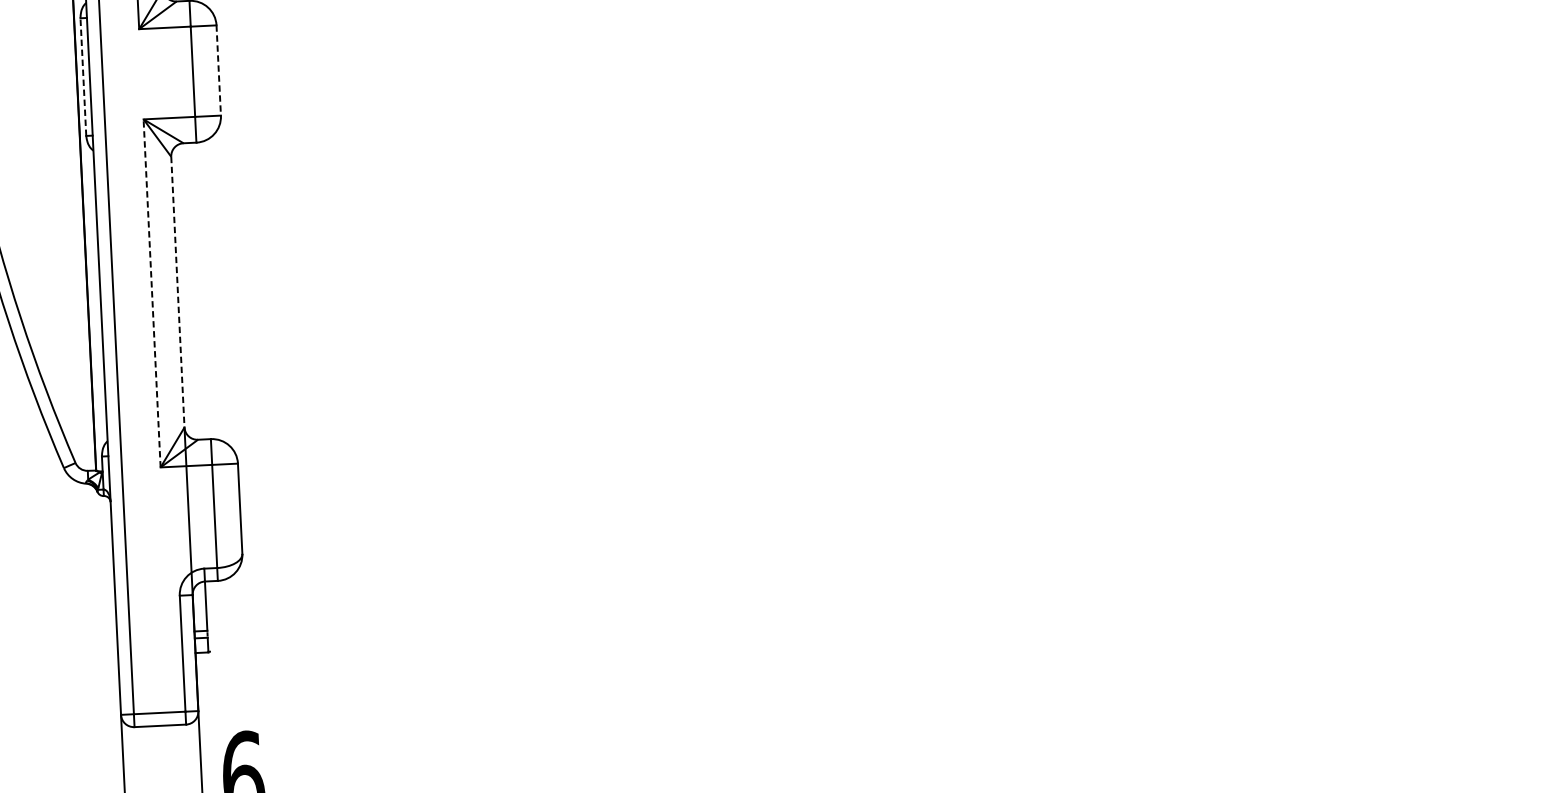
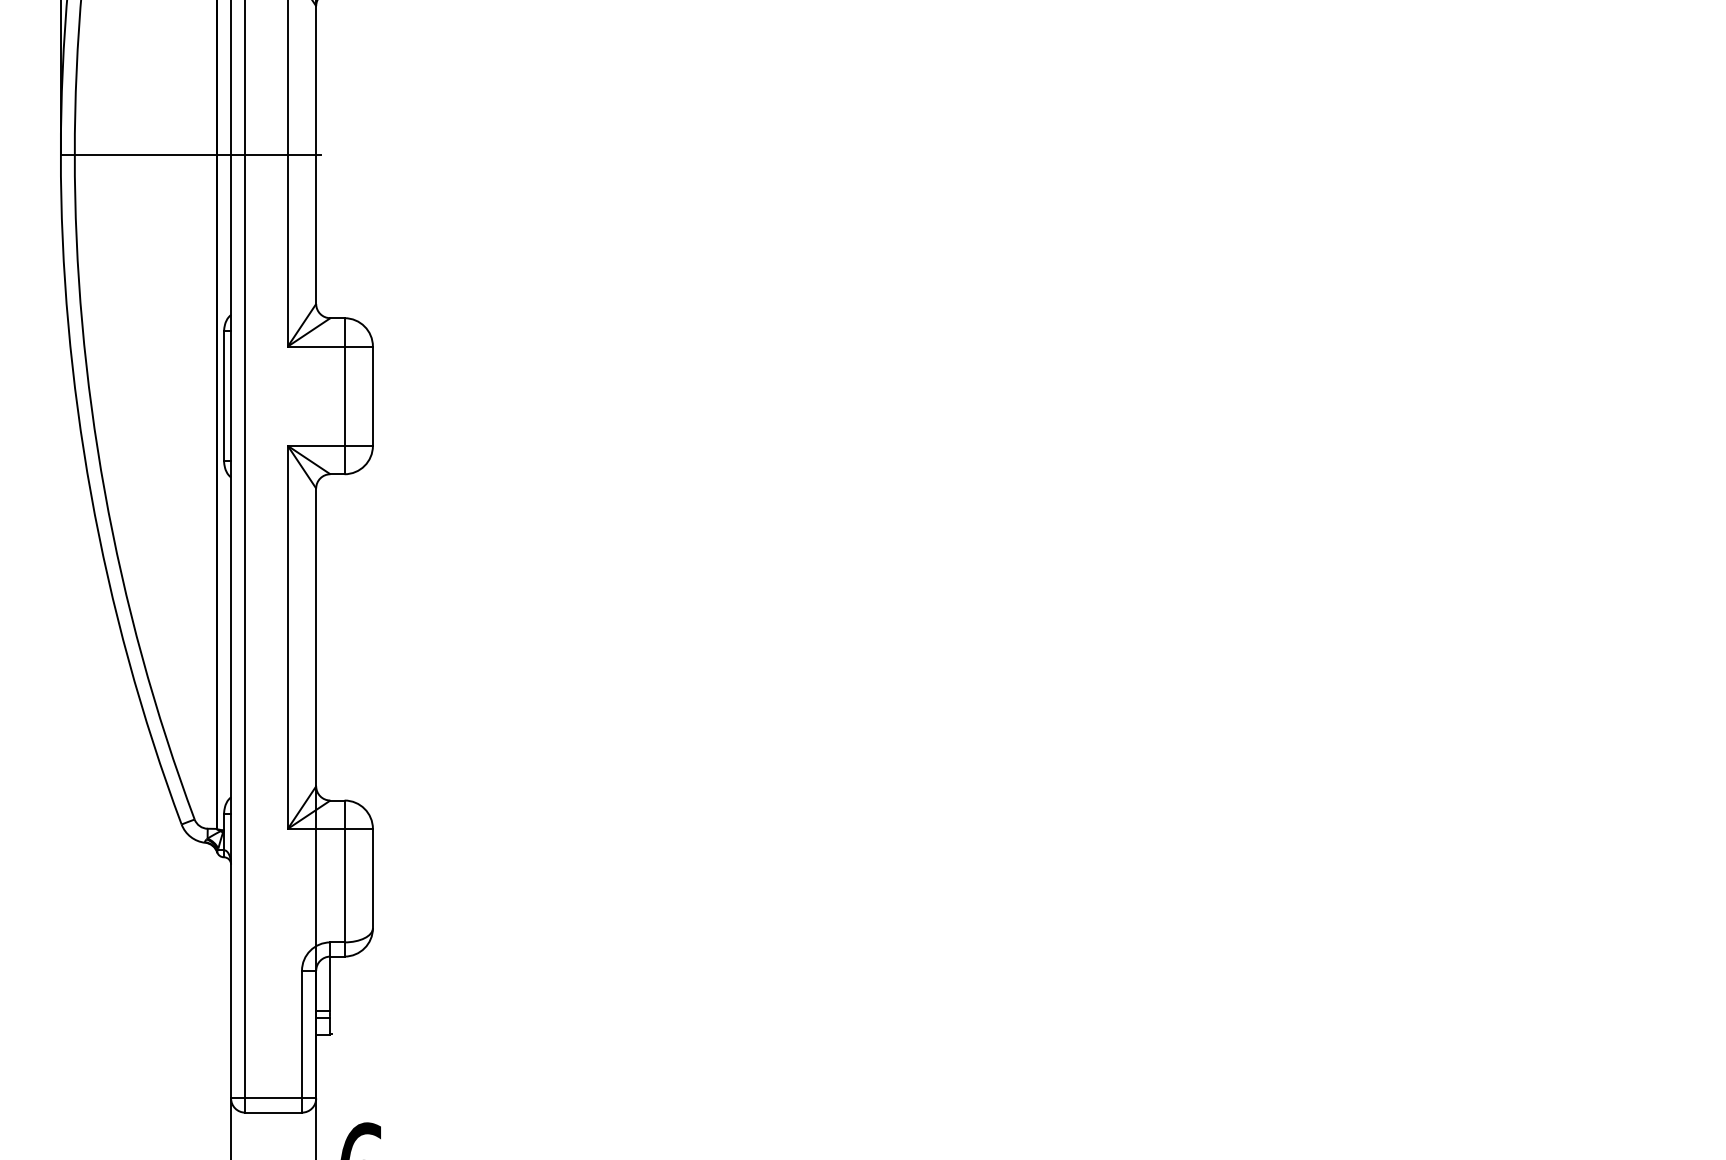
line: (218, 70) -> (372, 396), dashed -> solid
line: (82, 77) -> (223, 396), dashed -> solid
line: (178, 292) -> (316, 637), dashed -> solid
line: (151, 293) -> (287, 637), dashed -> solid

